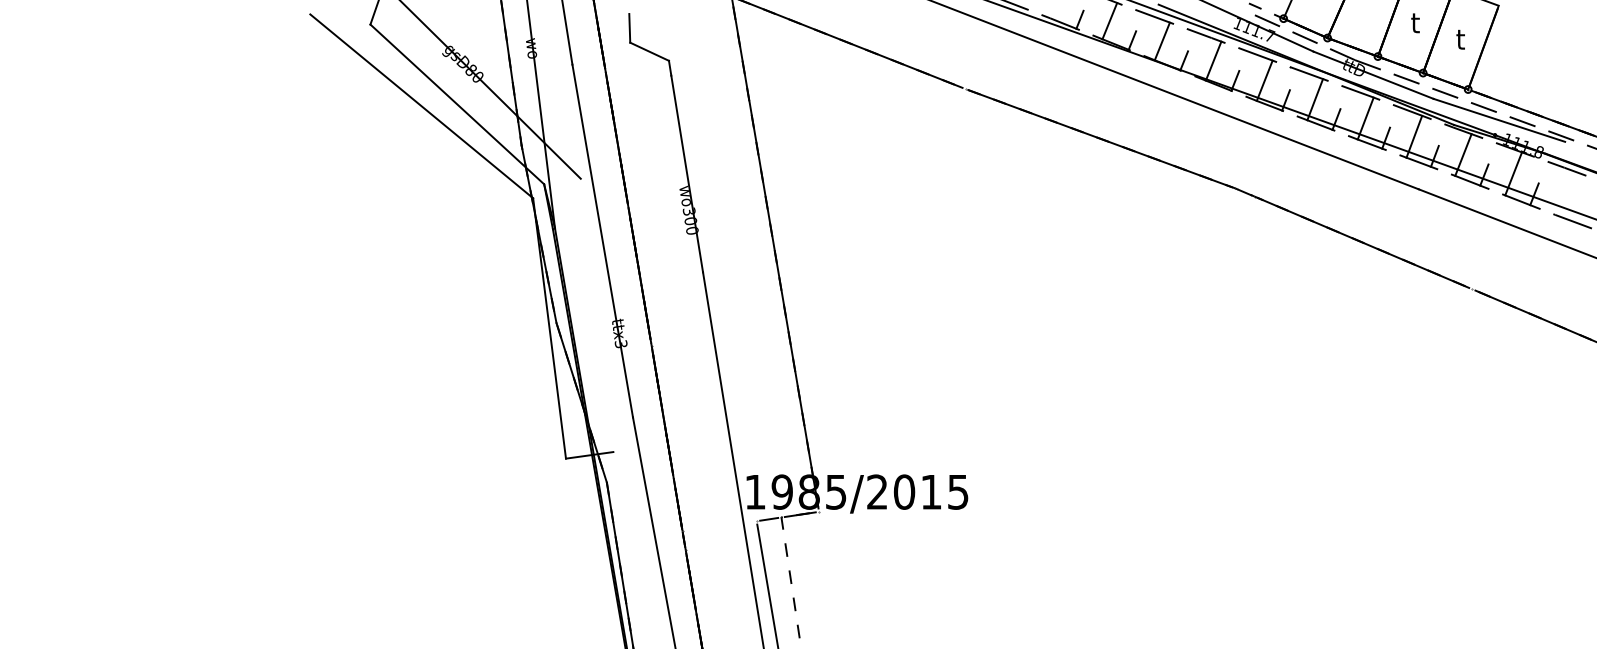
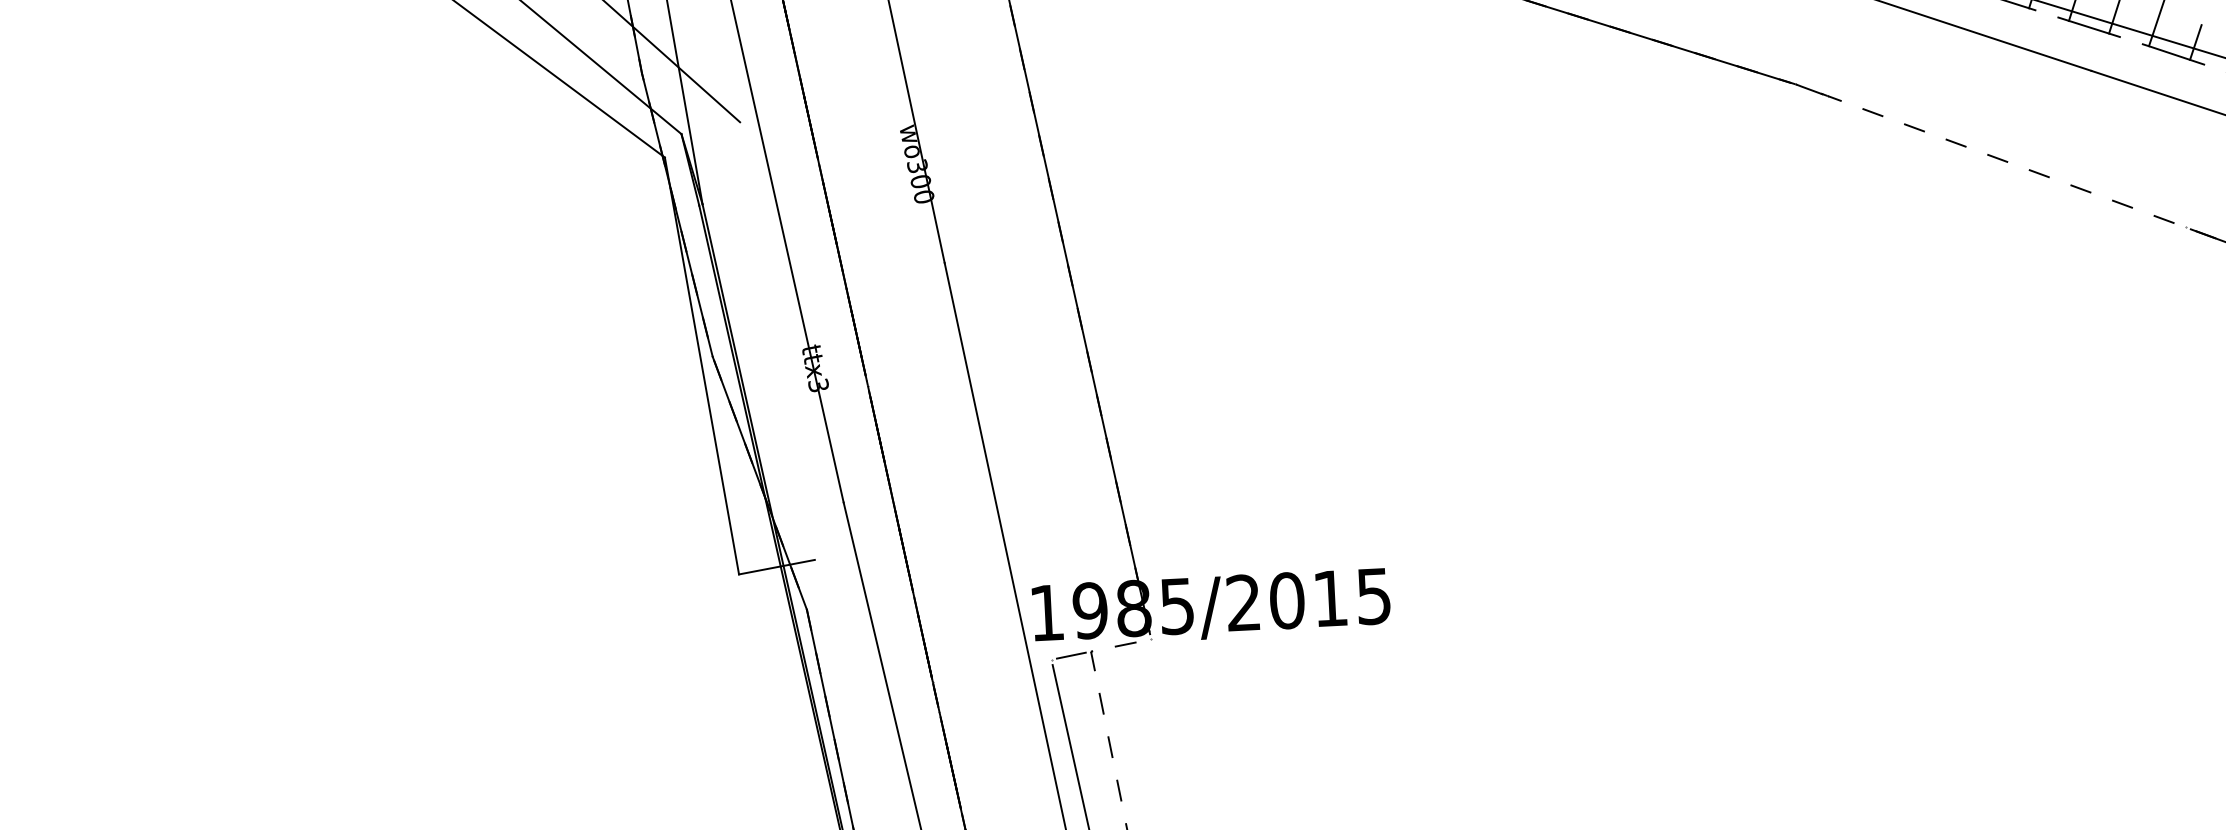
line: (1363, 242) -> (2006, 161), removed
line: (799, 514) -> (1119, 645), removed

